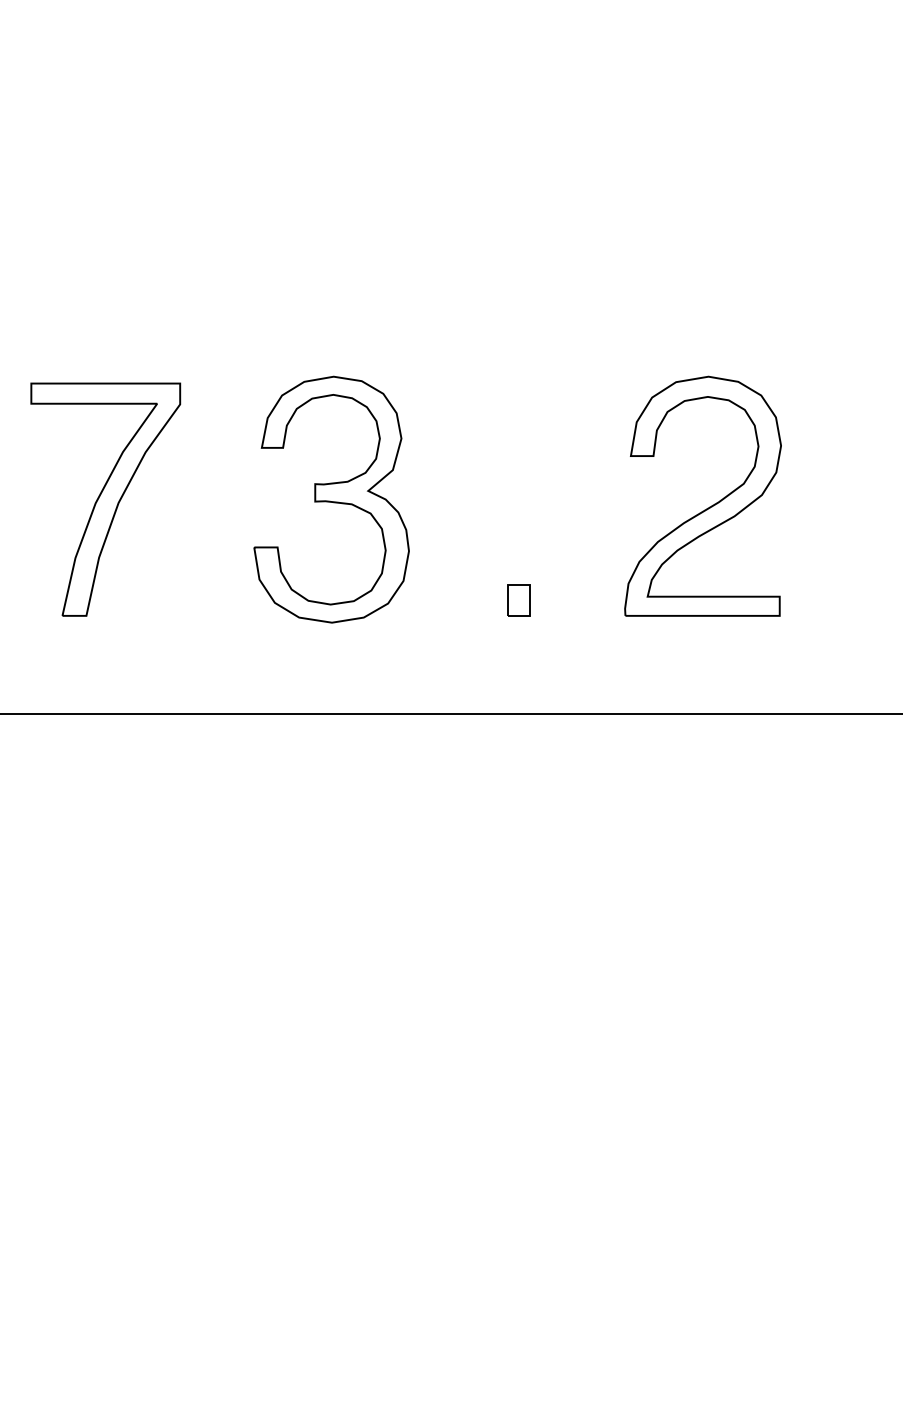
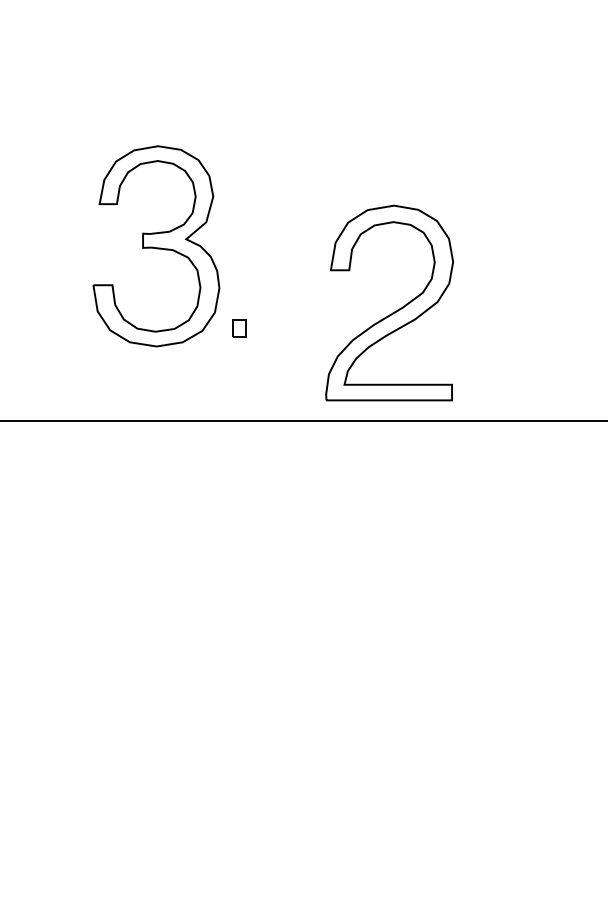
part: (331, 499) -> (156, 246), moved
part: (709, 506) -> (394, 311), moved
part: (518, 600) -> (239, 328), size x0.7

